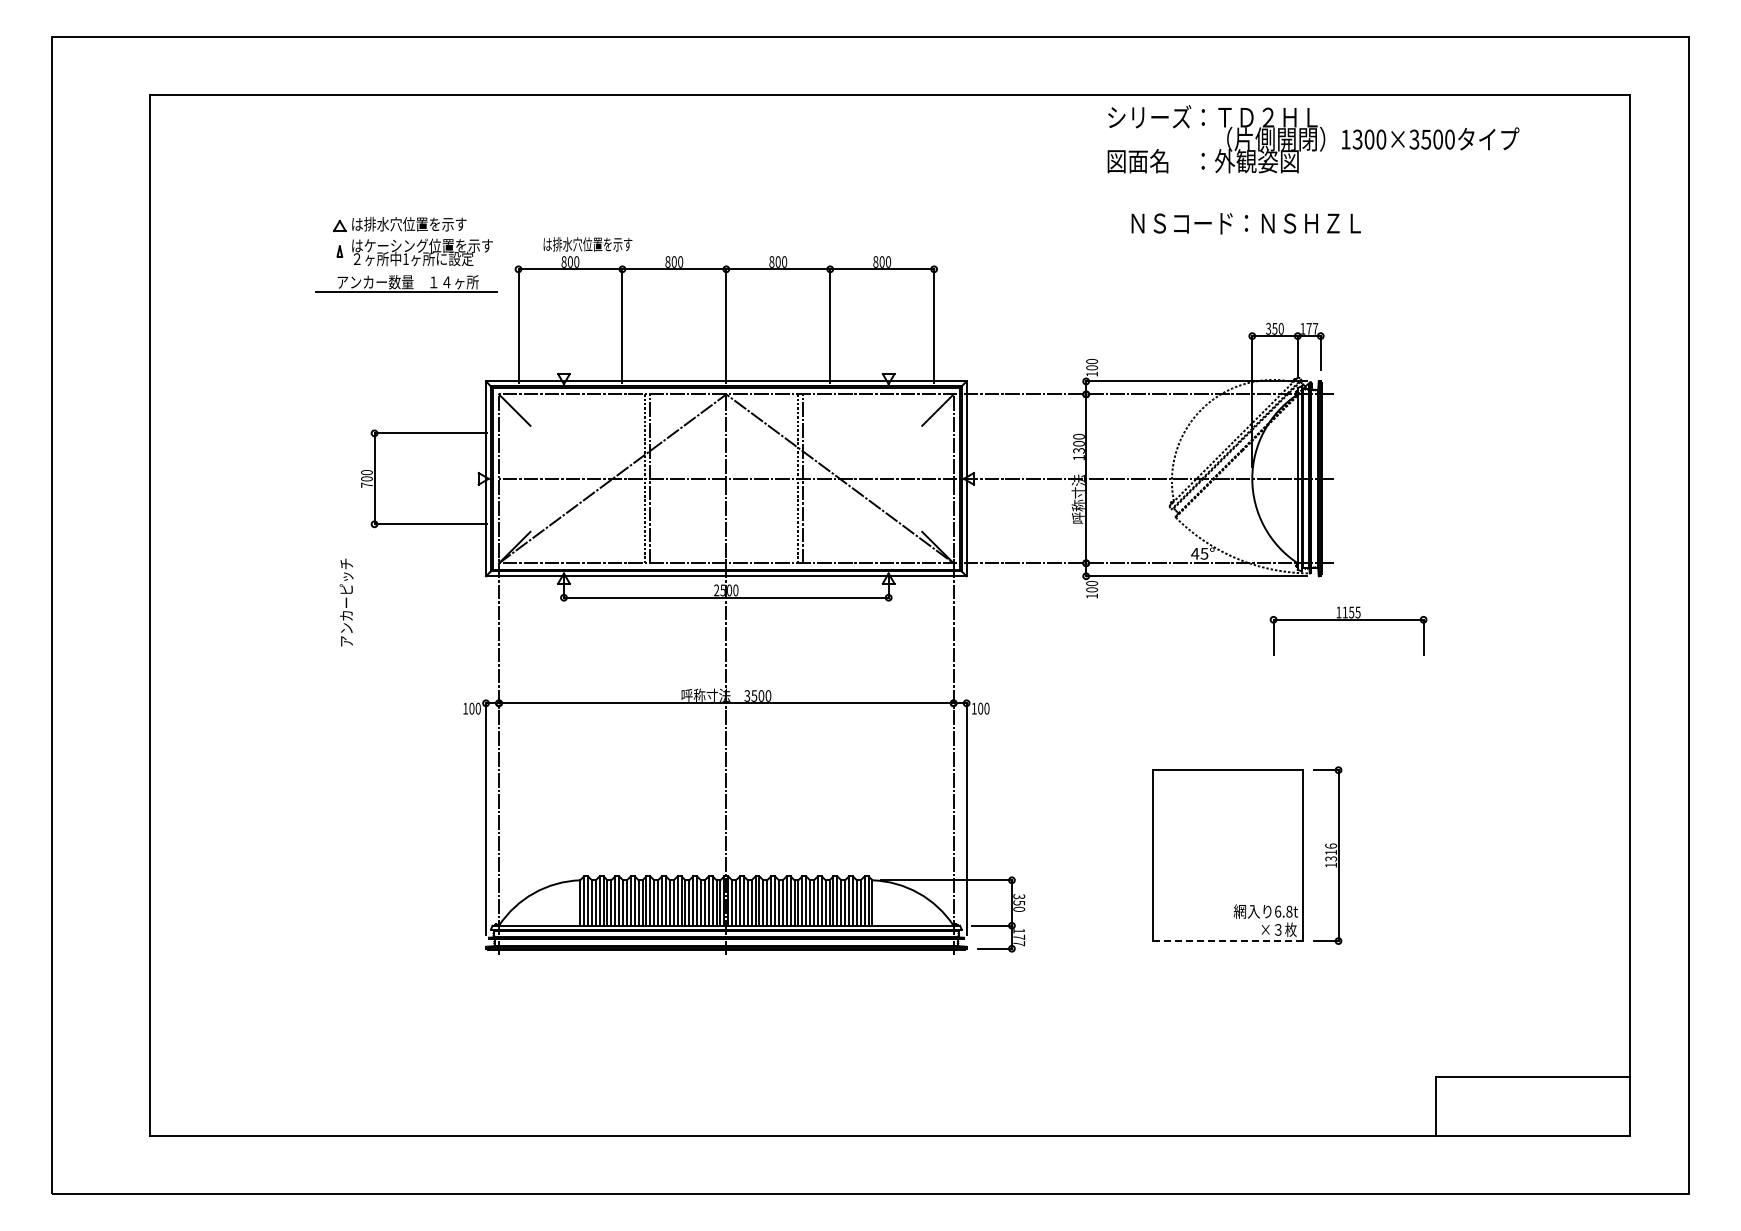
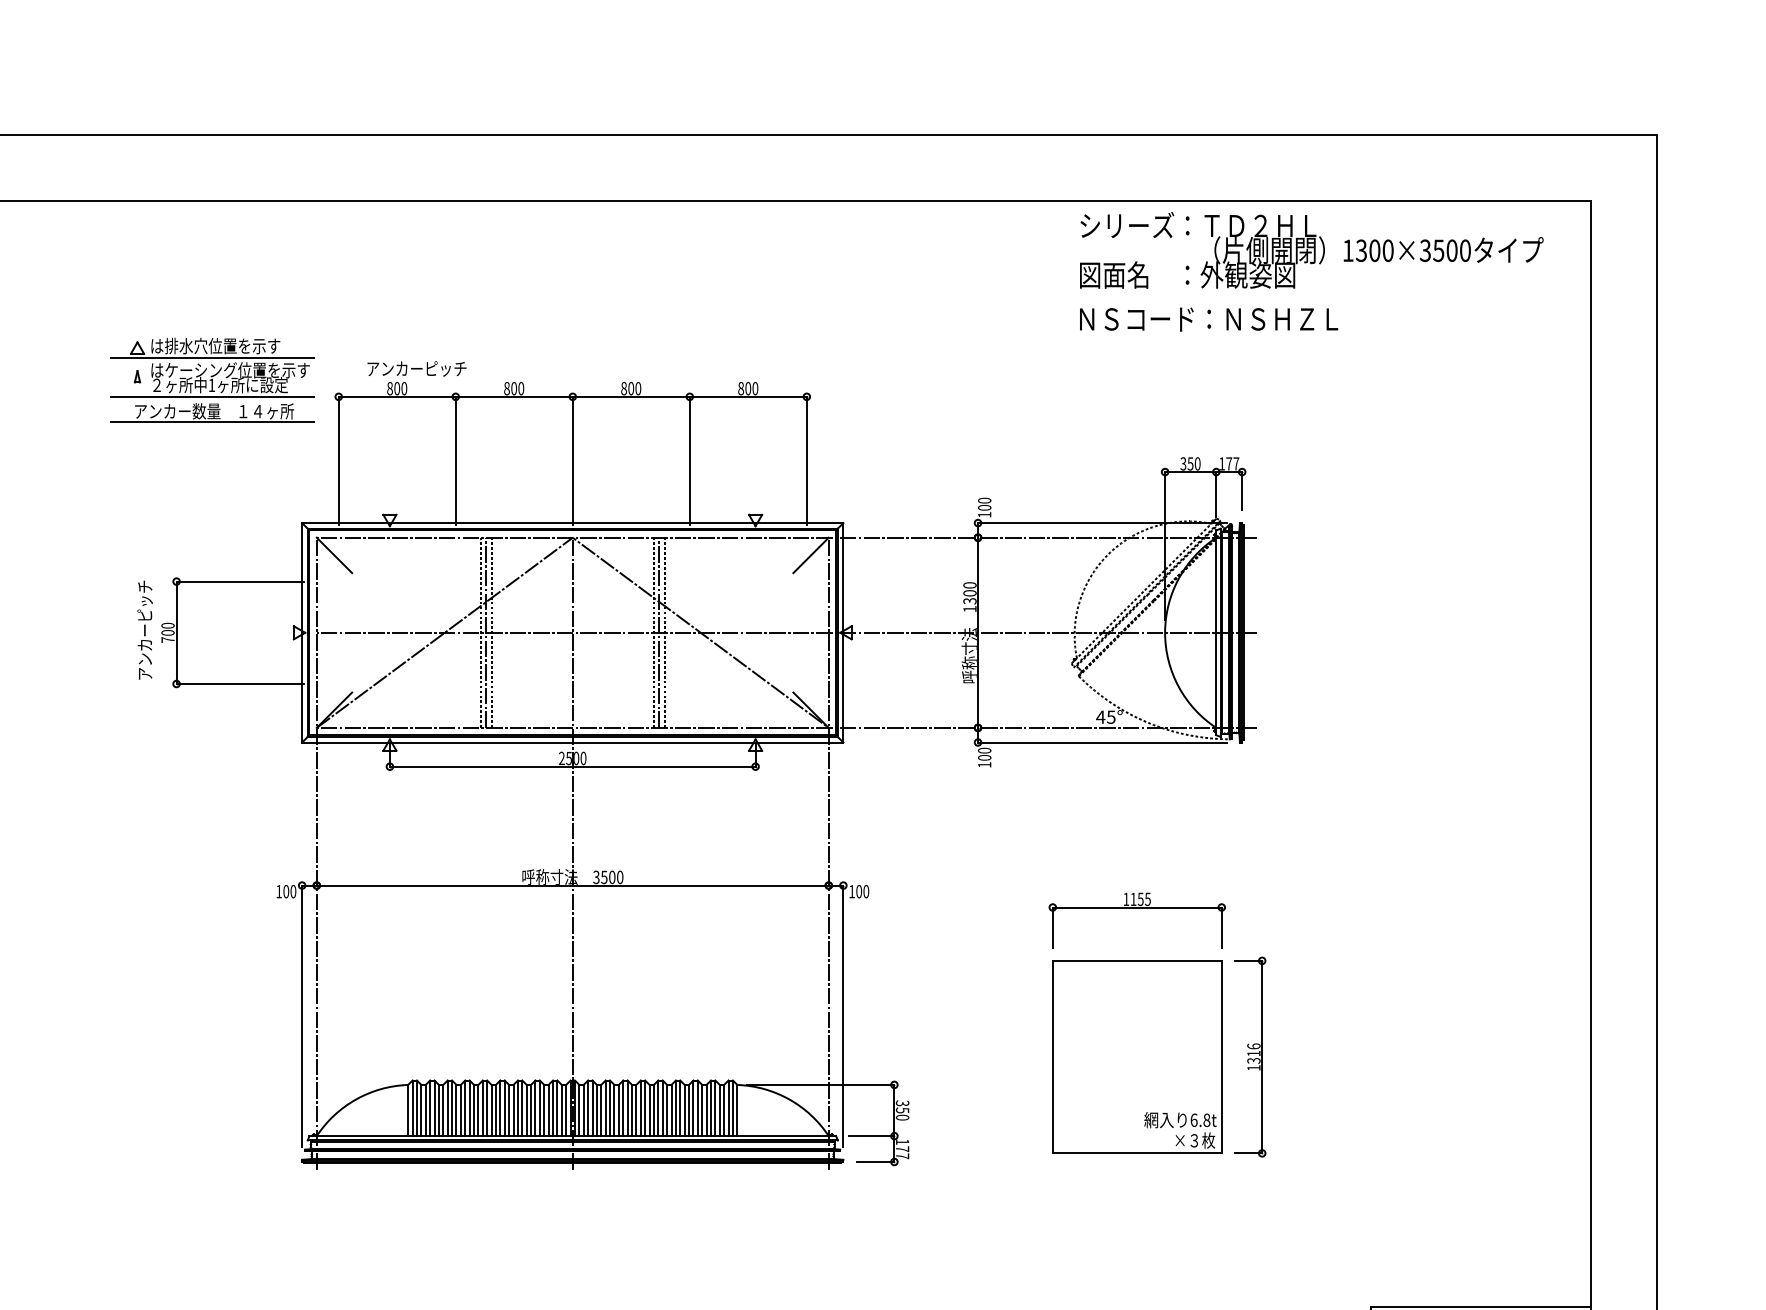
text: (1313, 139) -> (1311, 250), moved
text: (1245, 223) -> (1208, 319), moved
line: (406, 234) -> (212, 357), added
text: (587, 244) -> (416, 368), は排水穴位置を示す -> アンカーピッチ
line: (406, 269) -> (212, 397), added
line: (654, 478) -> (491, 632), added
line: (807, 478) -> (664, 632), added
text: (346, 602) -> (145, 630), moved
part: (1348, 620) -> (1137, 908), moved
line: (1227, 941) -> (1137, 1153), dashed -> solid

